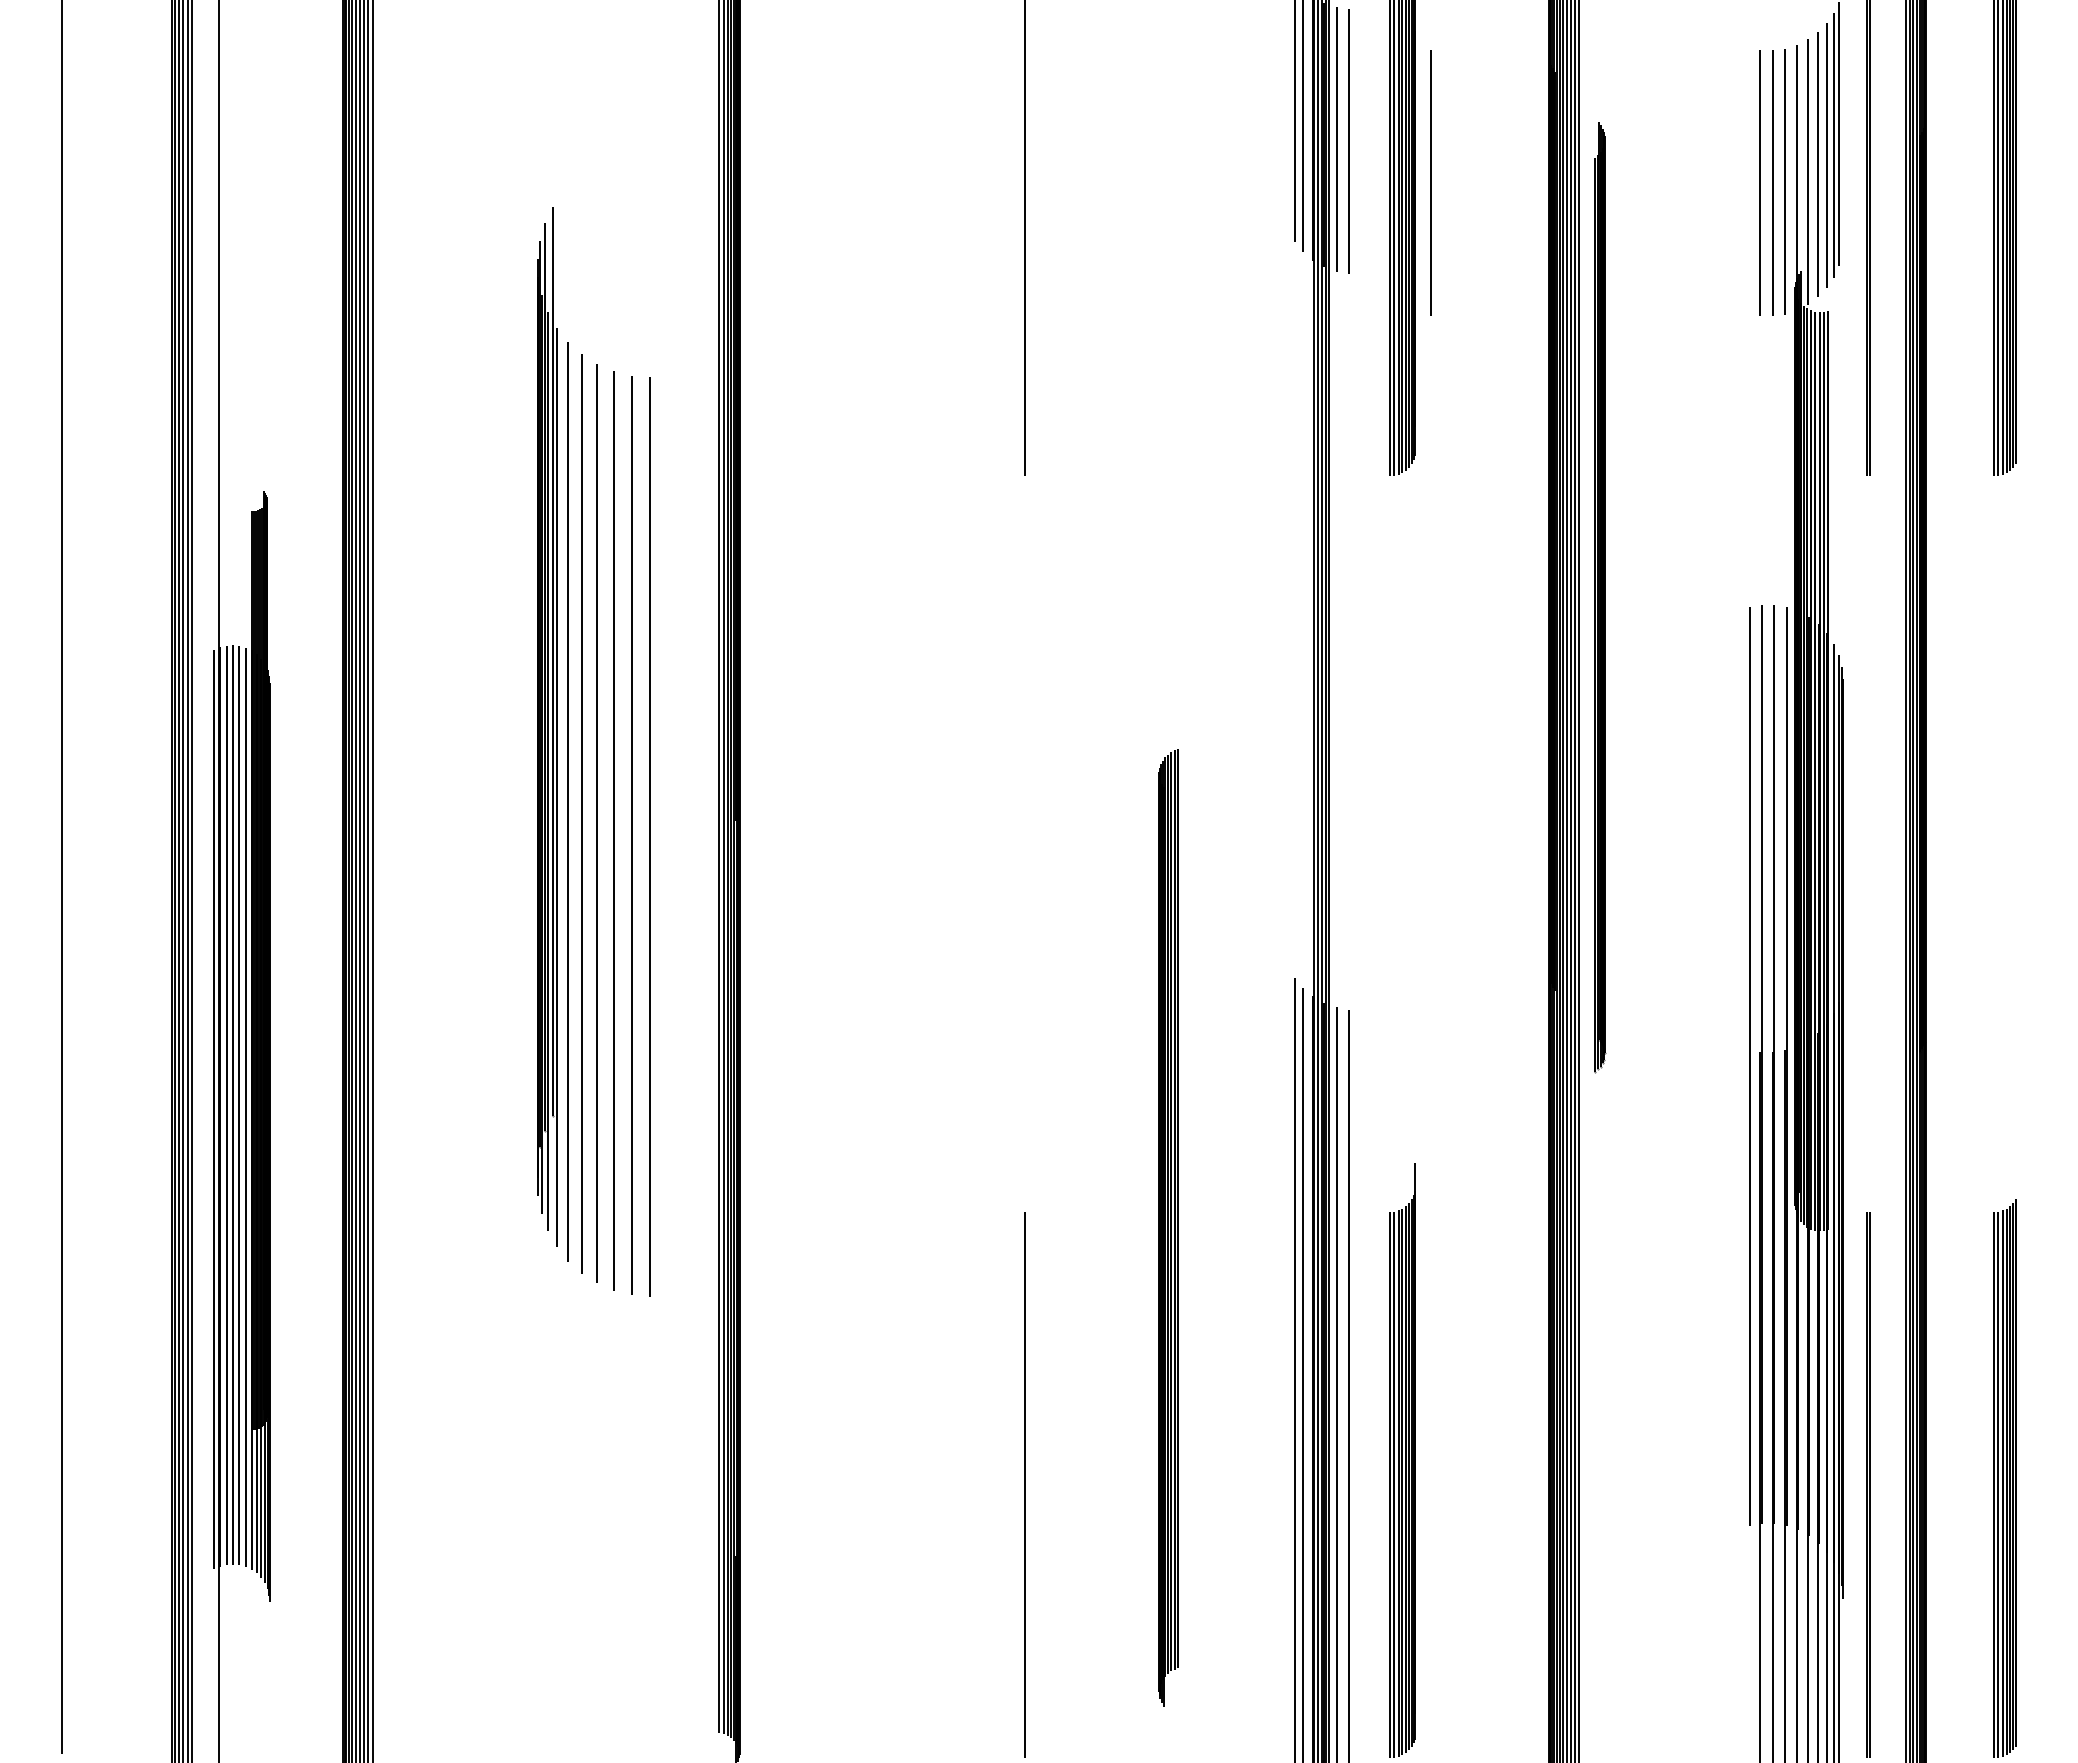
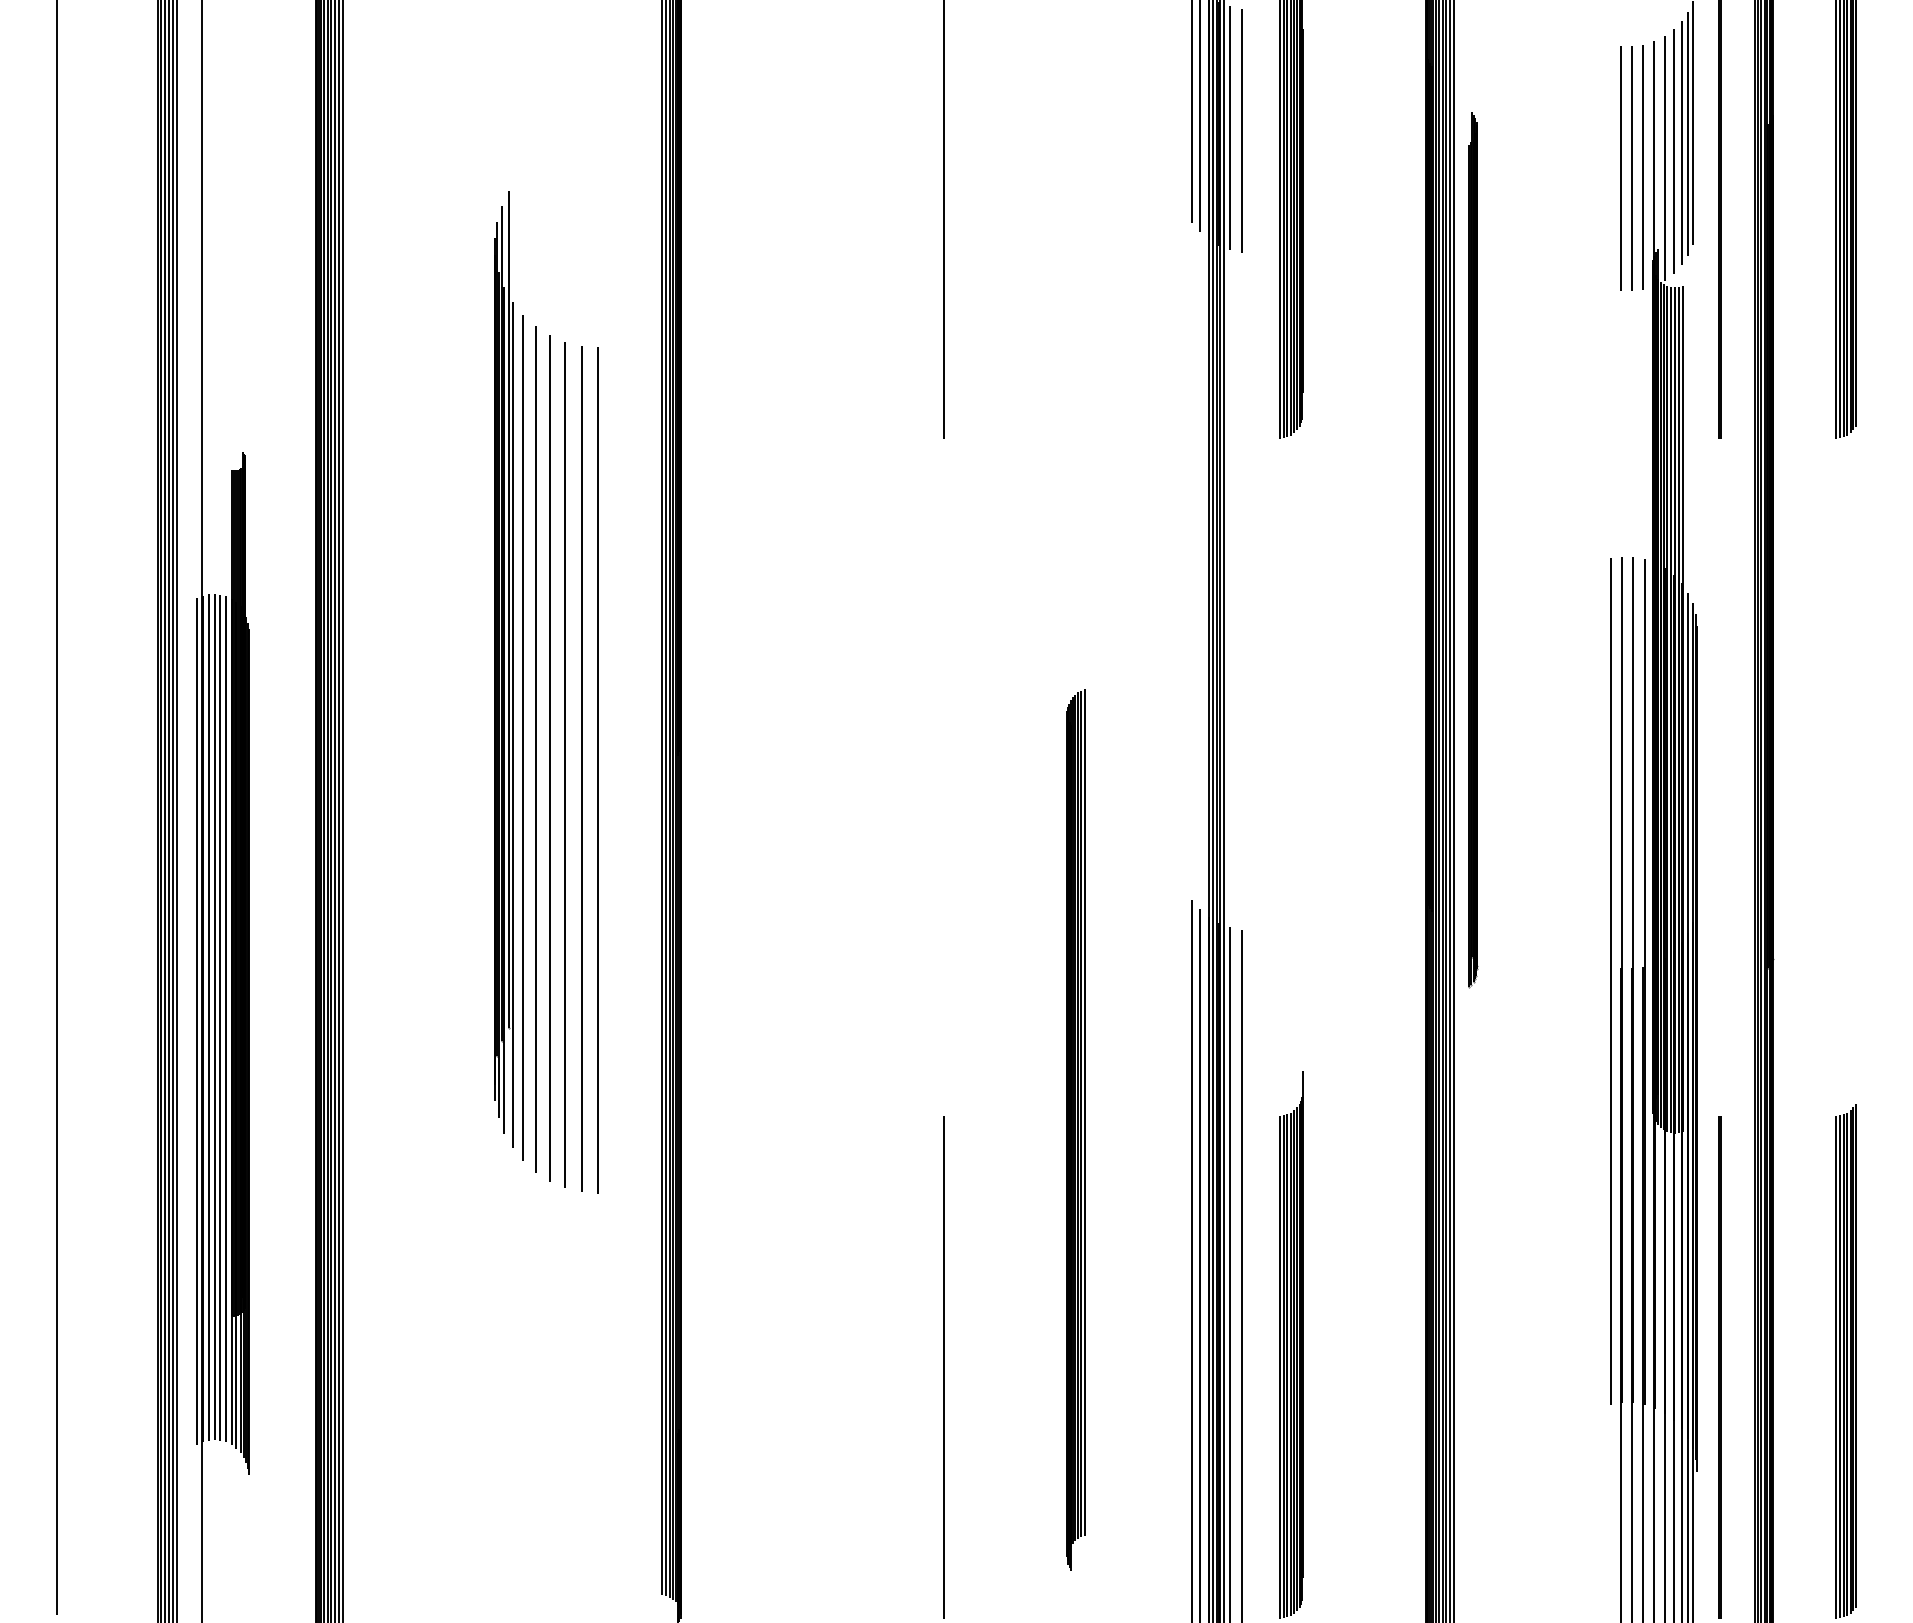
line: (1430, 182) -> (1316, 168), removed

